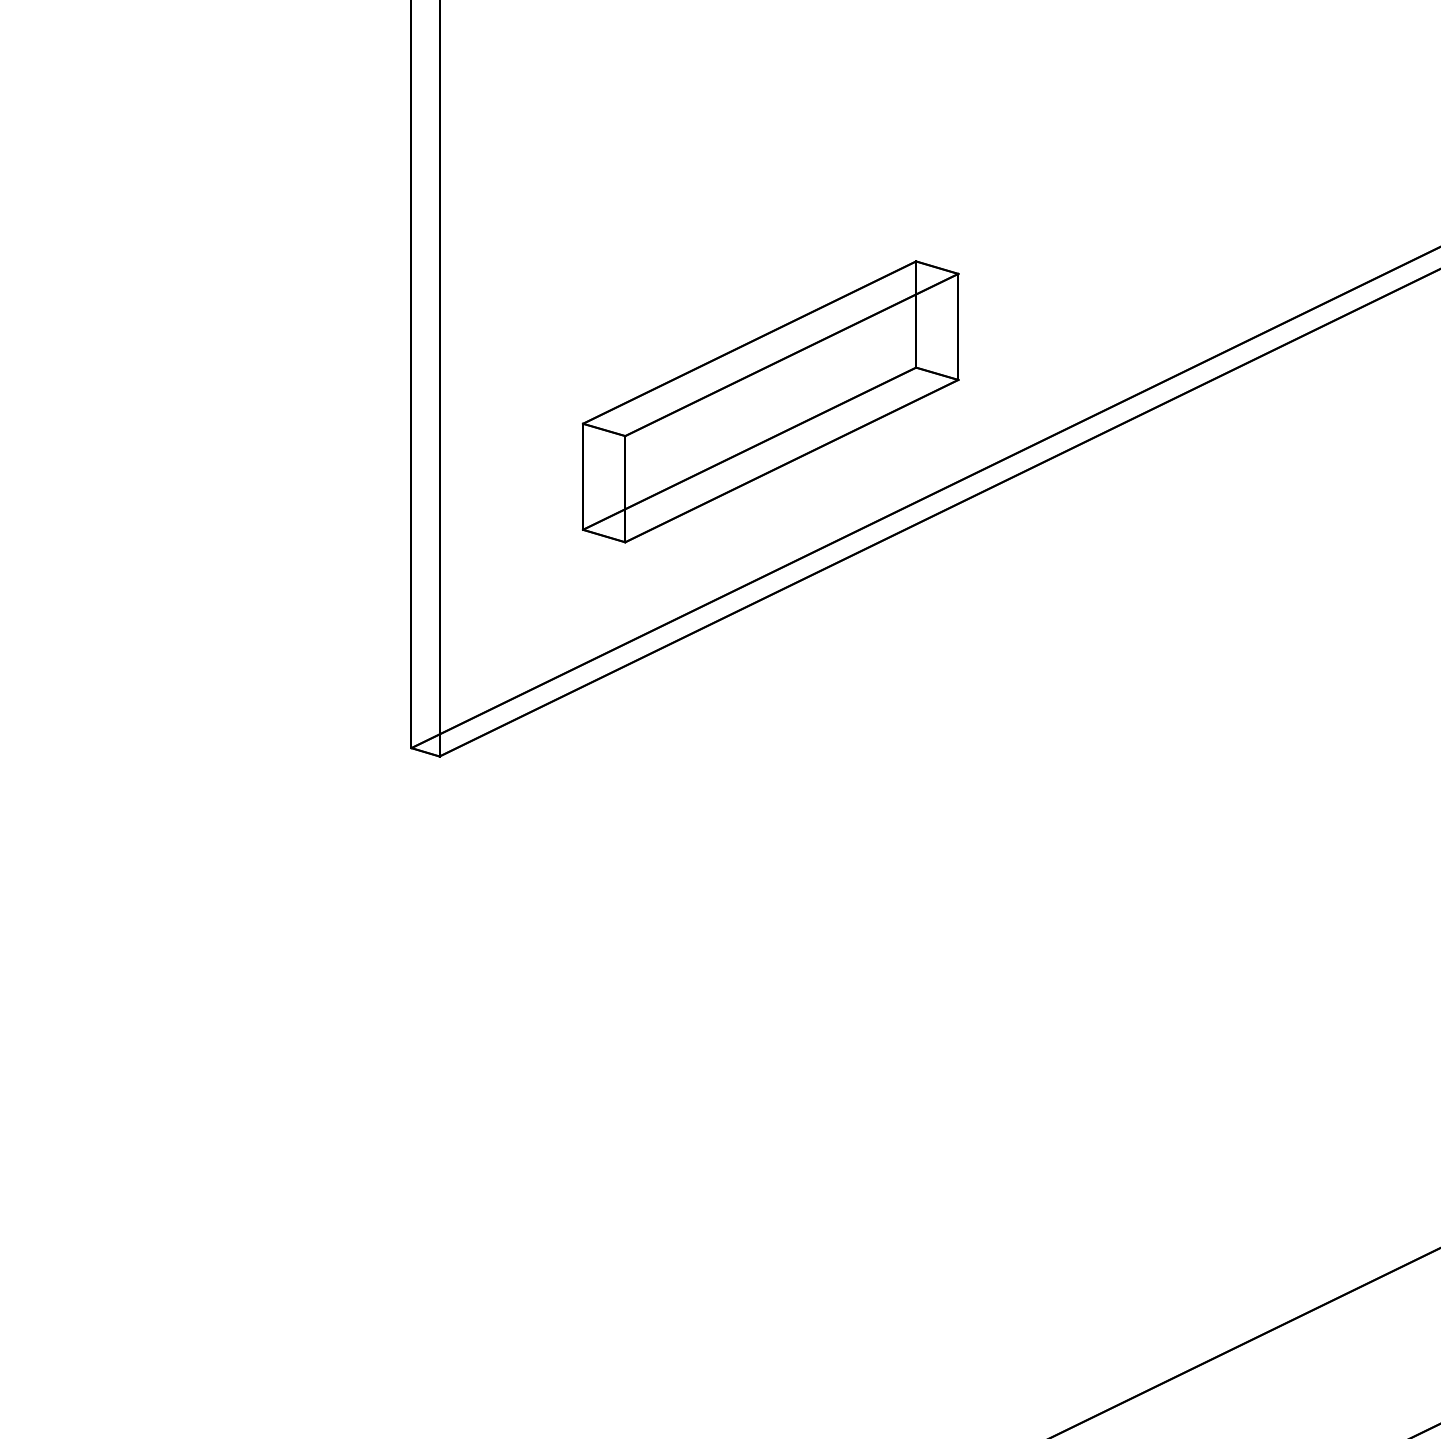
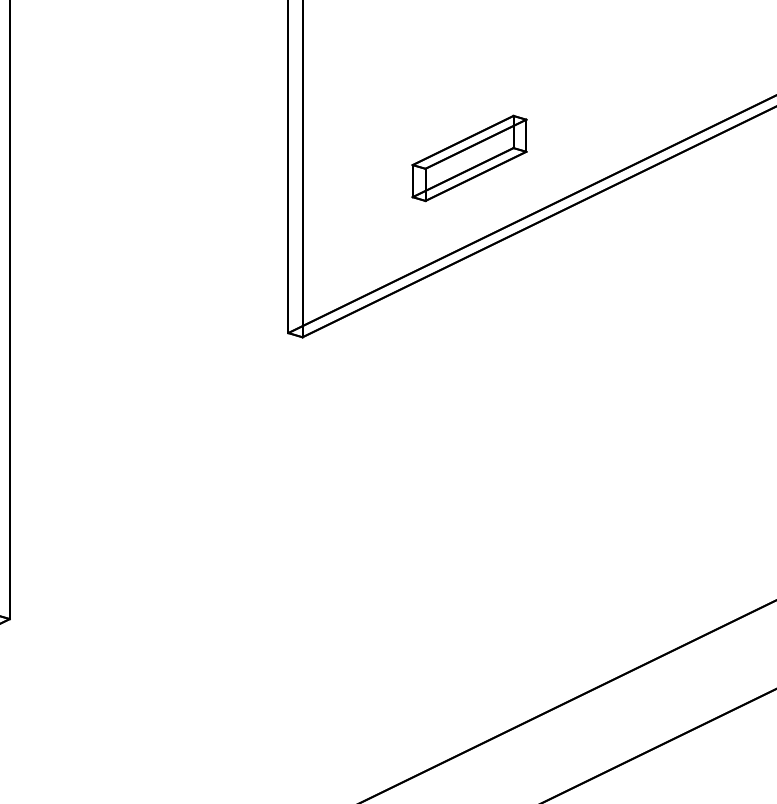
part: (770, 402) -> (469, 158), size x0.6

